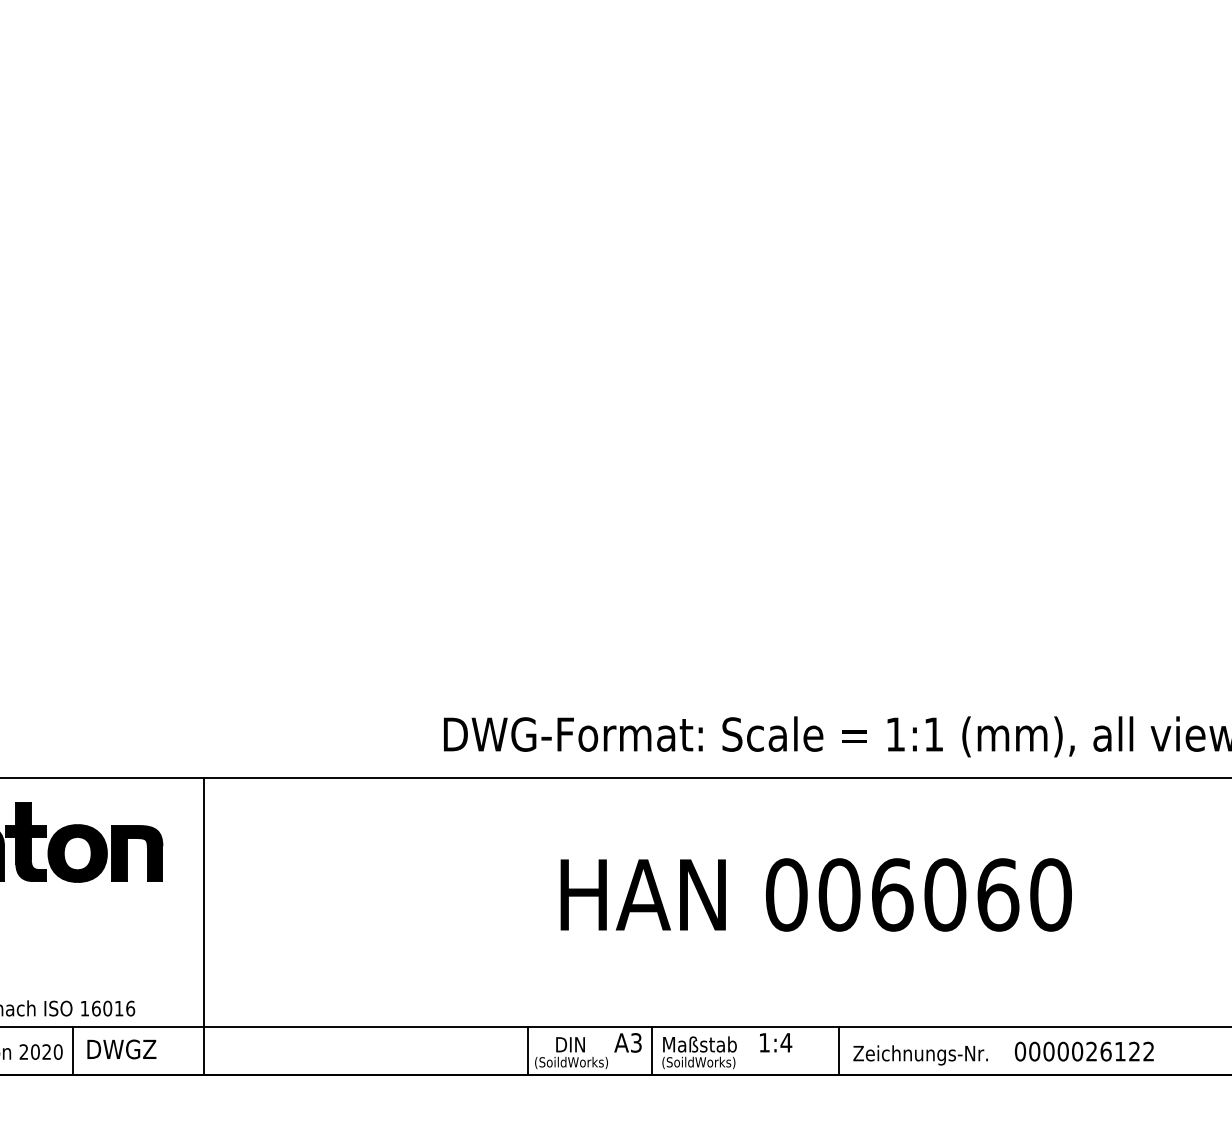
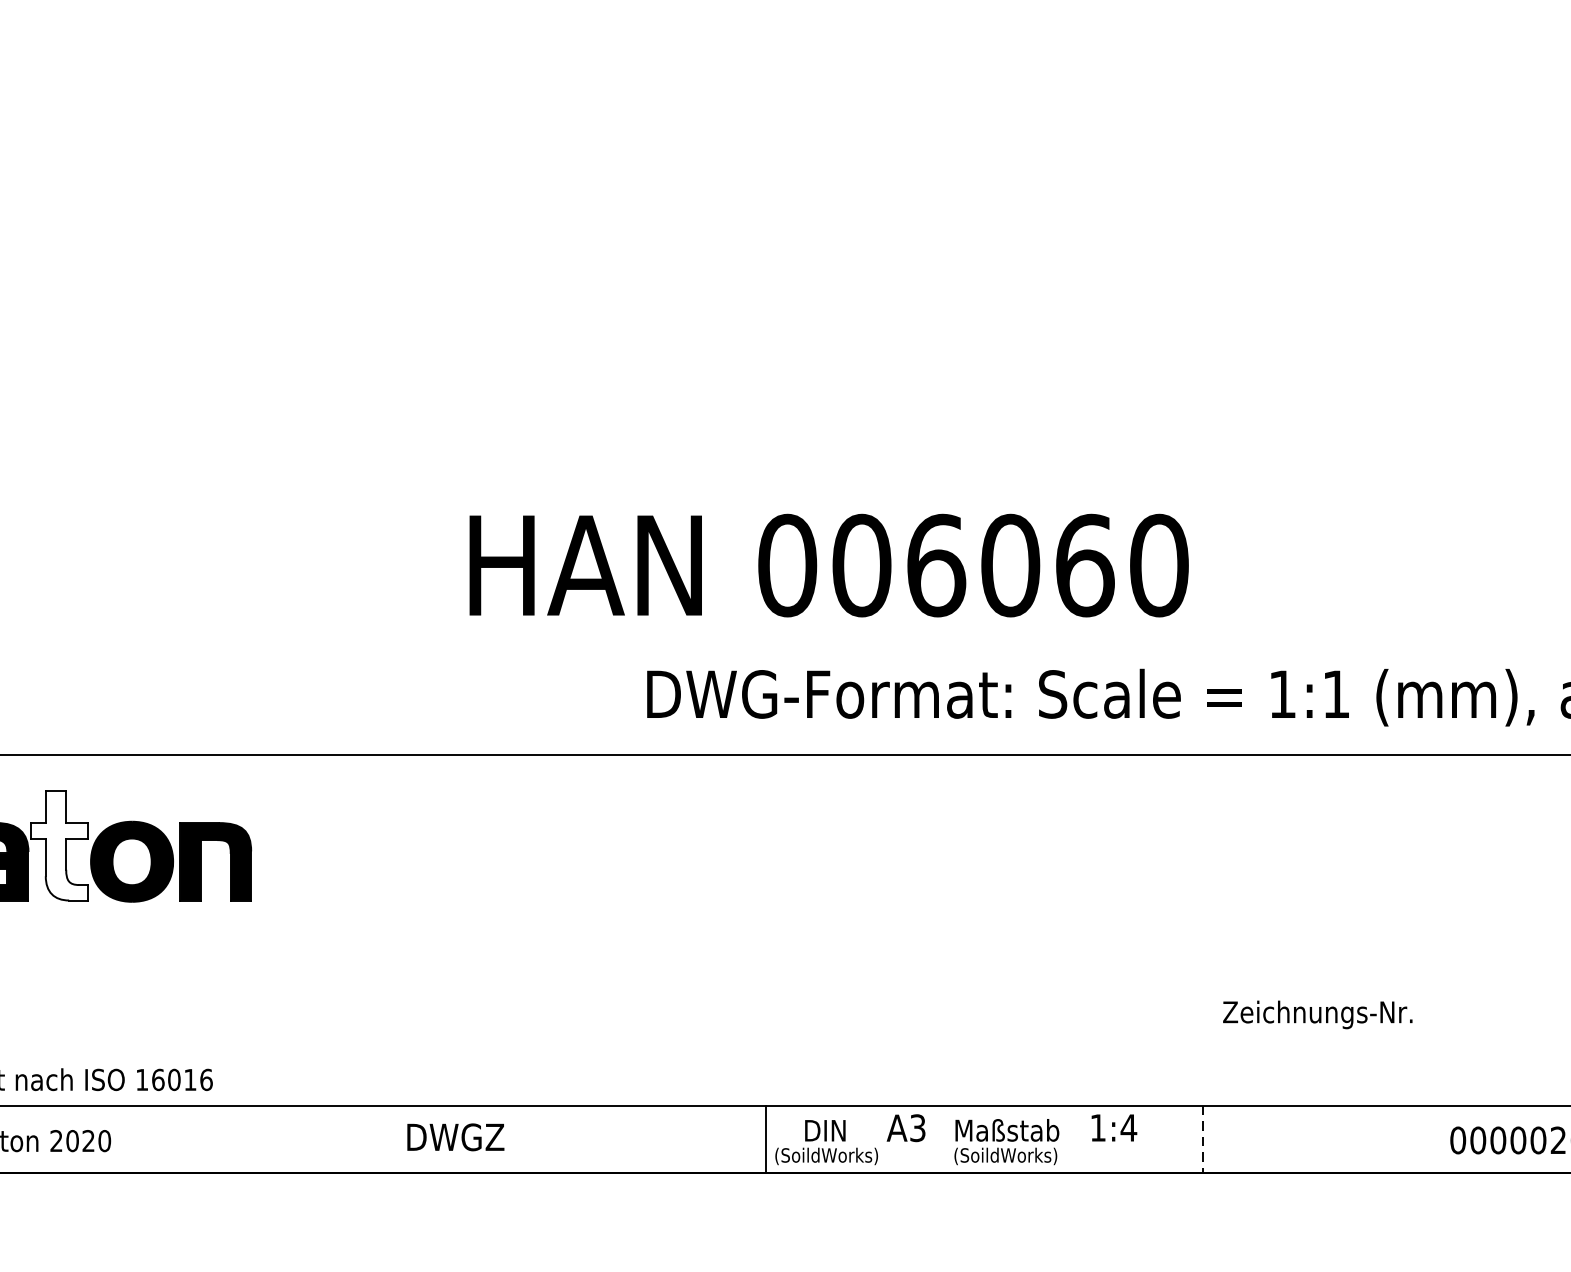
fill: (26, 841) -> (60, 844), removed
text: (815, 894) -> (828, 564), moved
line: (204, 925) -> (310, 963), removed
text: (121, 1049) -> (455, 1137), moved
line: (72, 1050) -> (124, 1138), removed
line: (652, 1050) -> (940, 1138), removed
line: (838, 1050) -> (1202, 1138), solid -> dashed
text: (920, 1055) -> (1317, 1015), moved

